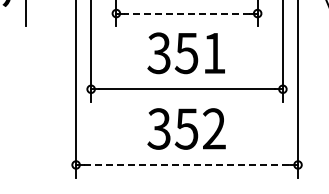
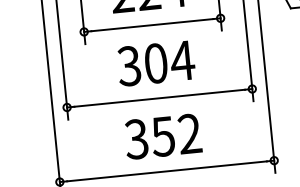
line: (186, 13) -> (151, 25), dashed -> solid
text: (200, 53) -> (169, 62), 351 -> 304
line: (187, 164) -> (167, 170), dashed -> solid

